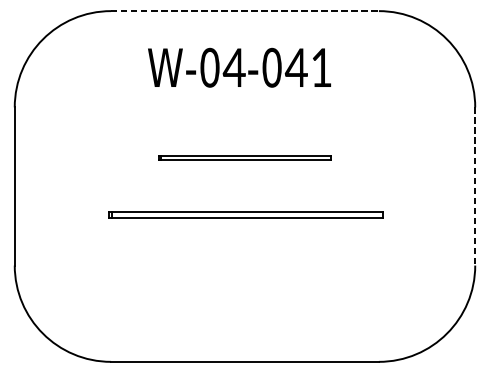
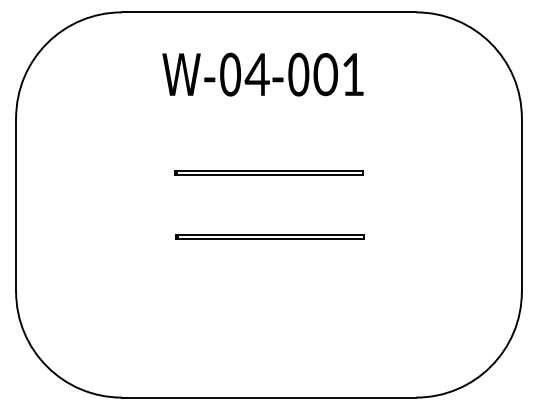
line: (245, 11) -> (269, 12), dashed -> solid
text: (296, 67) -> (325, 74), 41 -> 01
line: (474, 186) -> (521, 204), dashed -> solid
part: (245, 215) -> (269, 236), size x0.62

